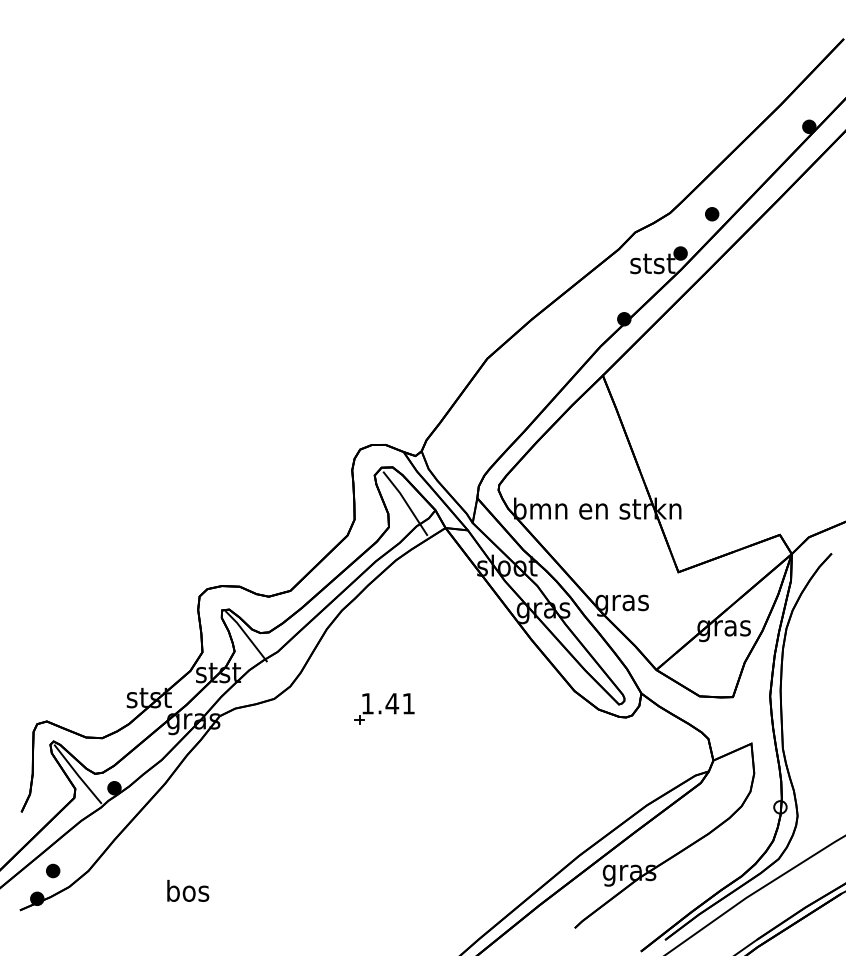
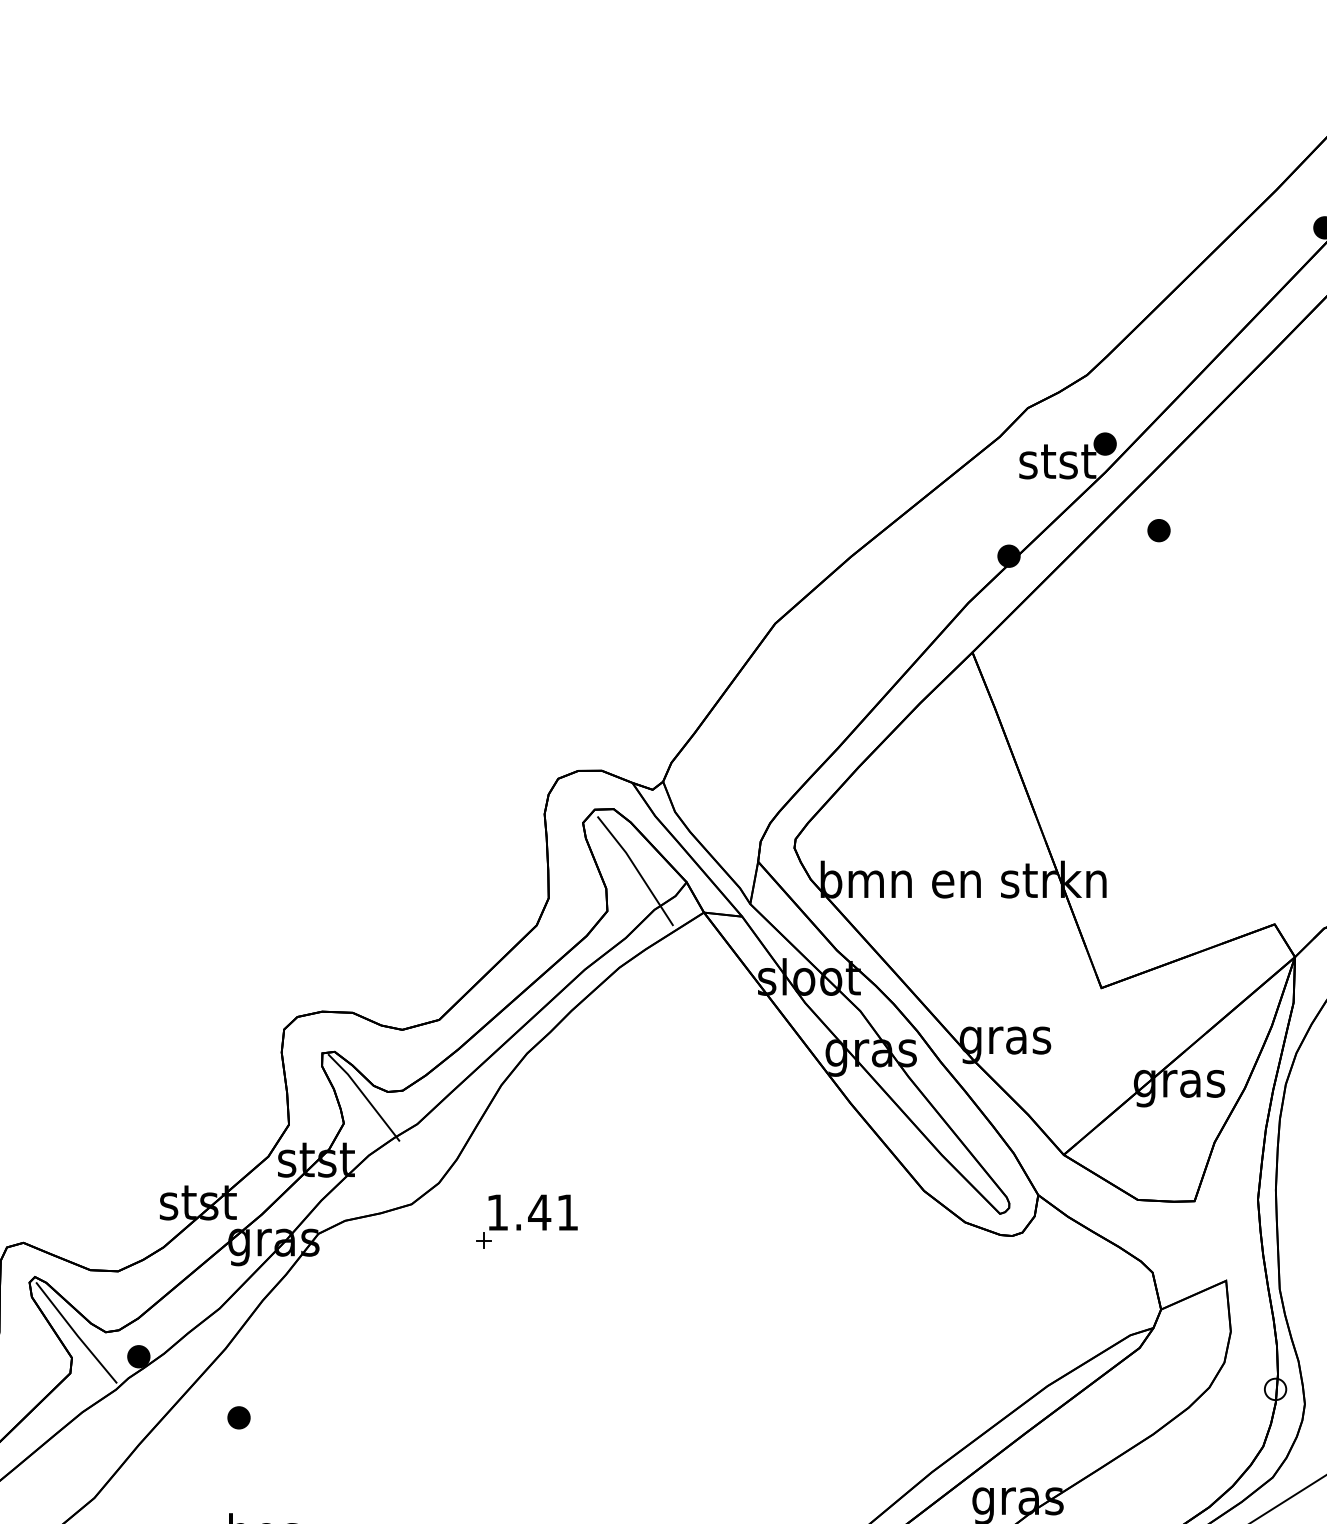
part: (712, 214) -> (1159, 531), moved
part: (384, 708) -> (526, 1220), moved
part: (53, 870) -> (239, 1416), moved

